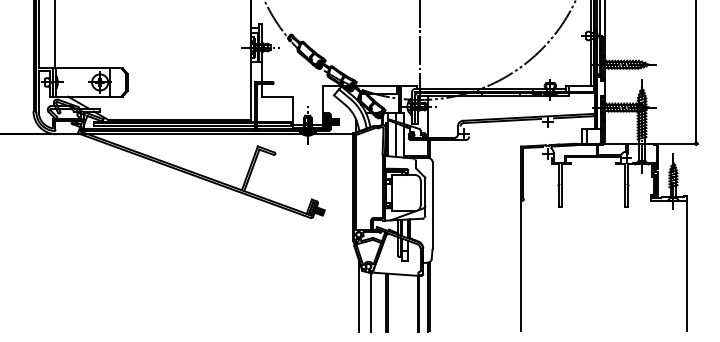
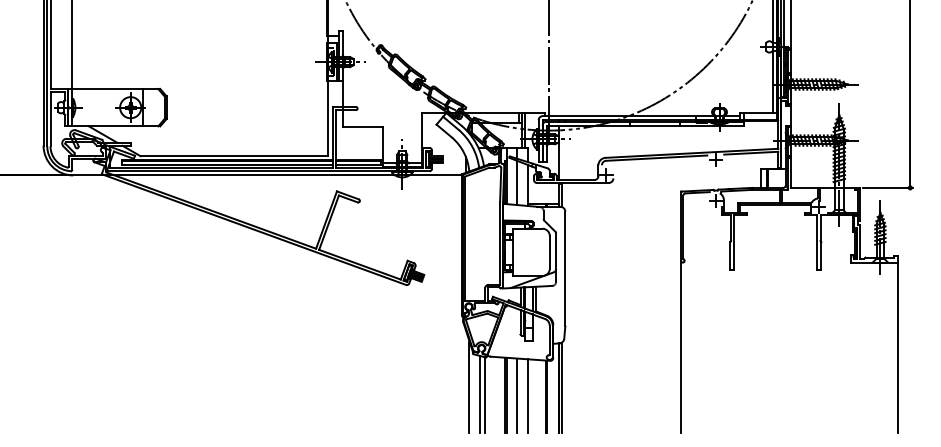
line: (366, 301) -> (479, 394), added
line: (395, 302) -> (517, 395), added
line: (404, 303) -> (528, 396), added

